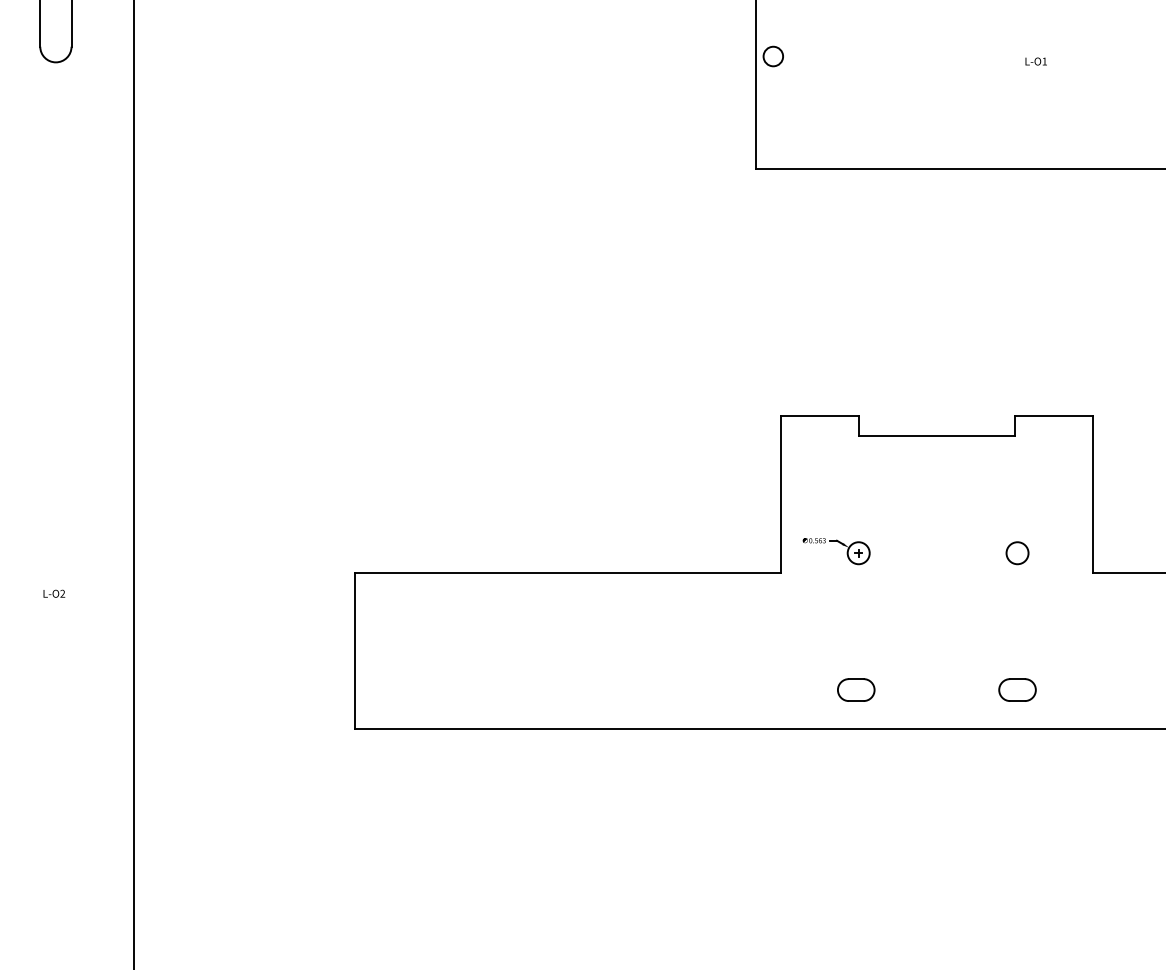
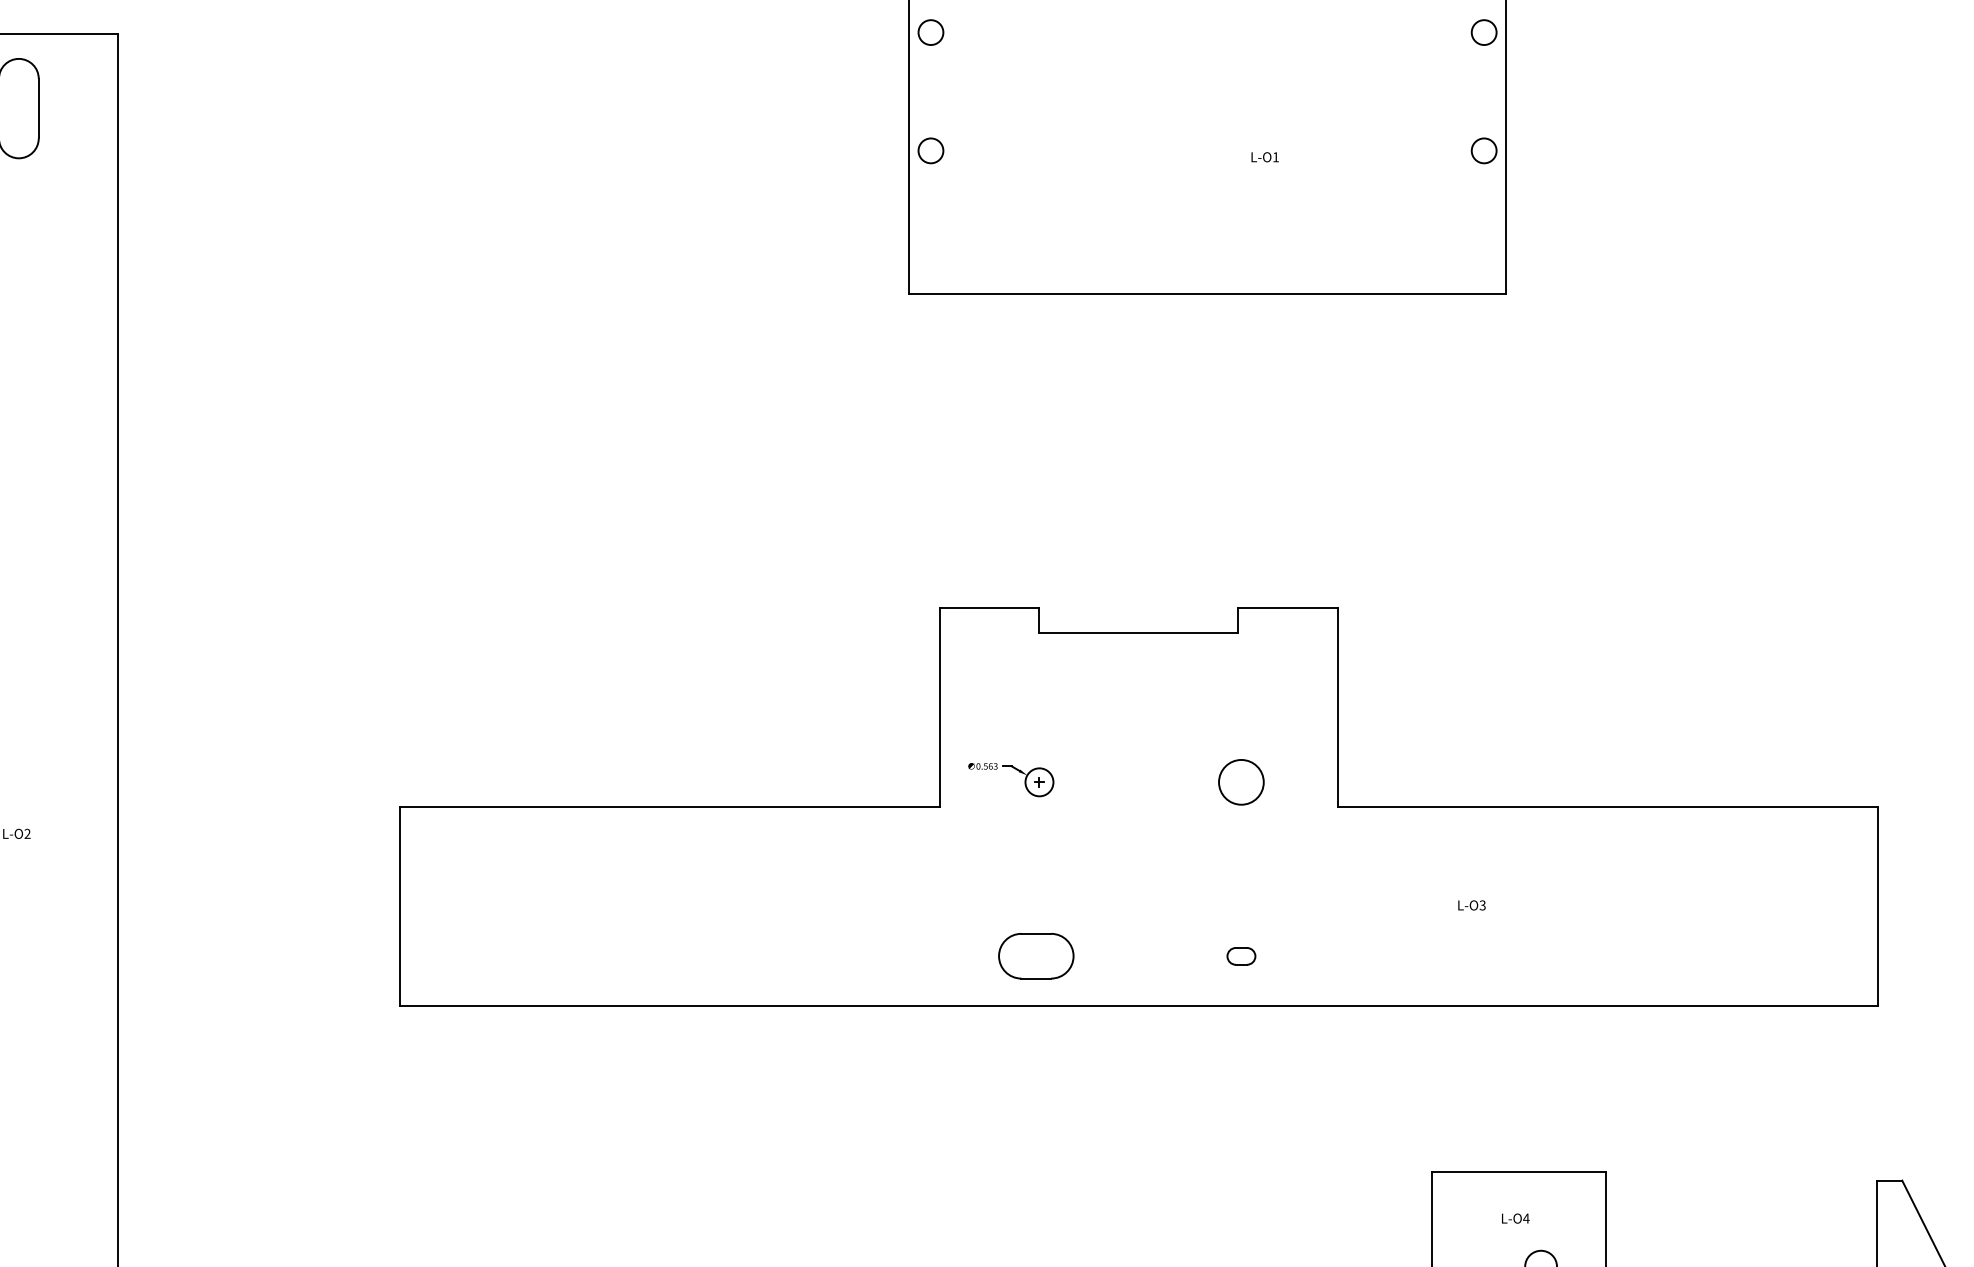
circle: (1017, 553) -> (1241, 782), size x1.6
part: (856, 690) -> (1036, 956), size x1.6
part: (1017, 690) -> (1241, 956), size x0.6

